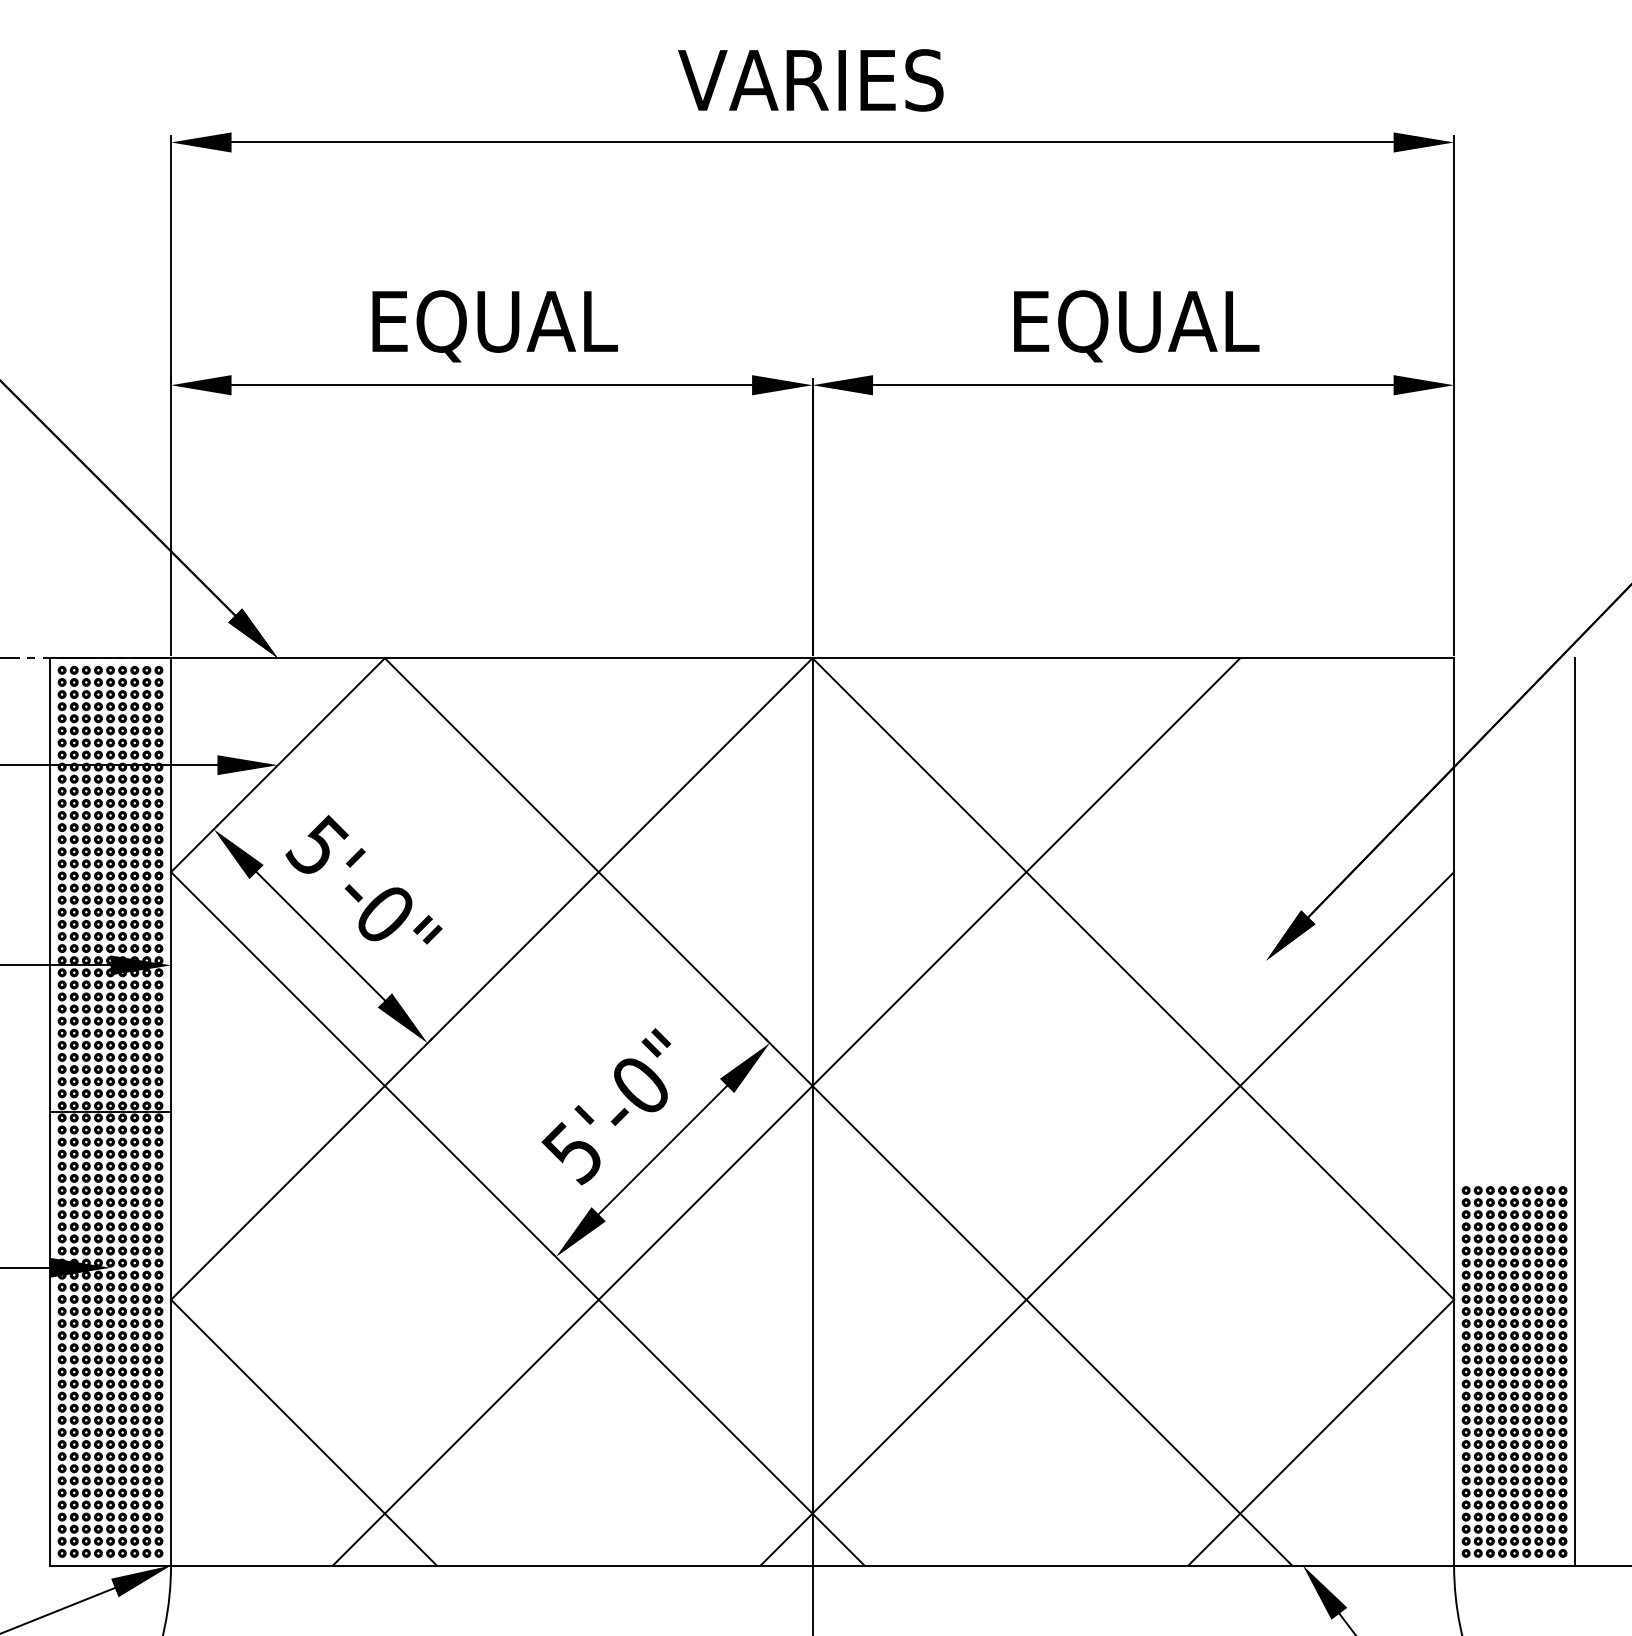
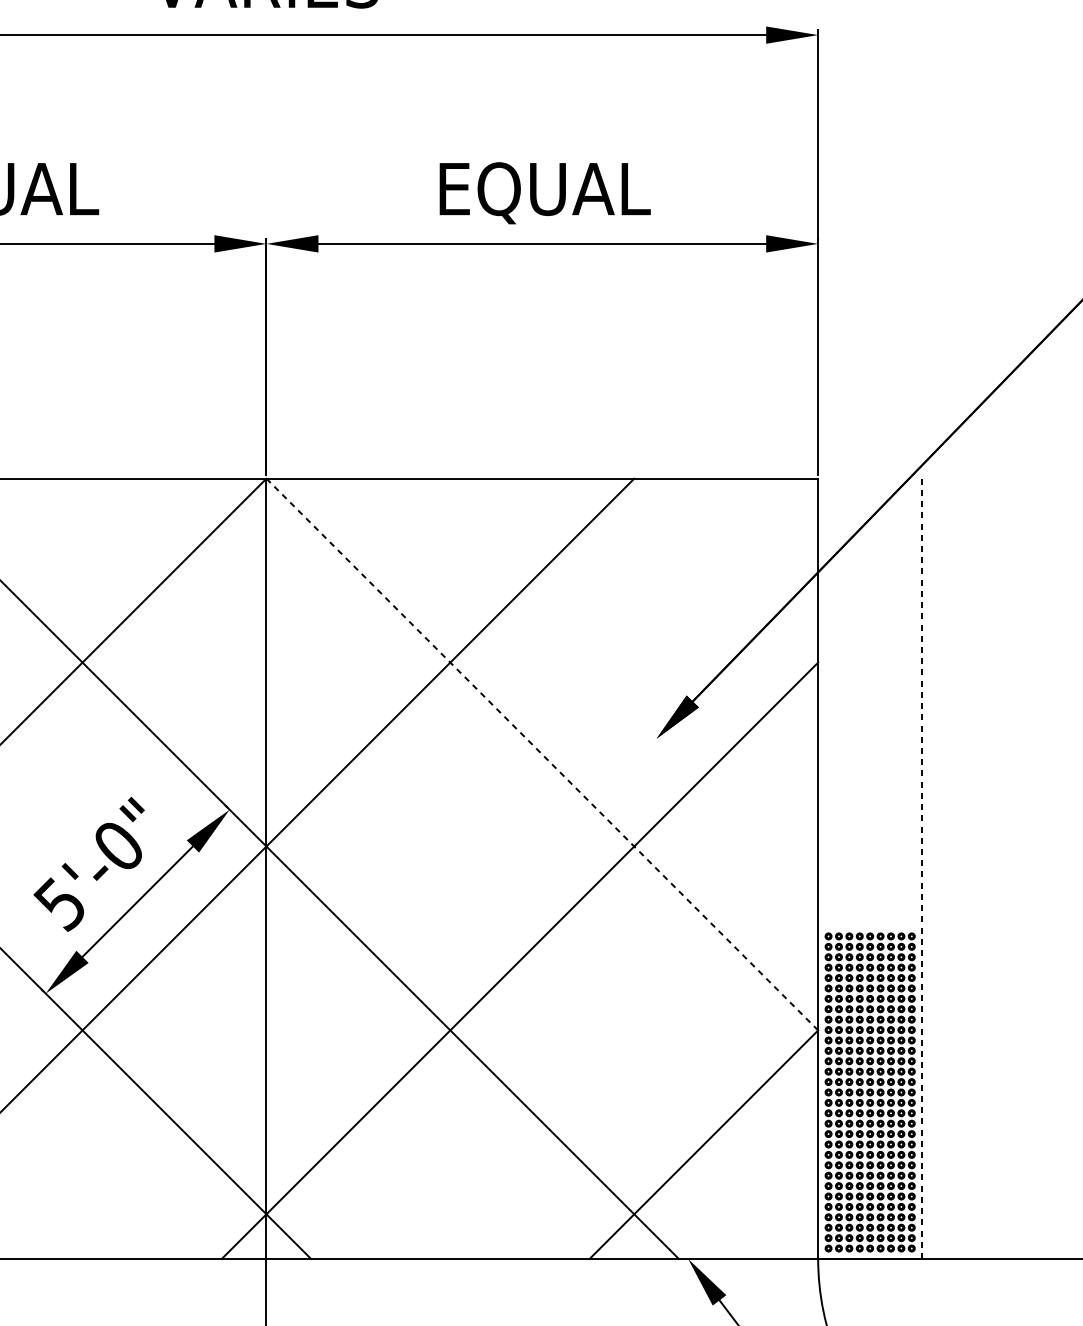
line: (1133, 979) -> (542, 754), solid -> dashed
line: (1575, 1111) -> (922, 868), solid -> dashed

